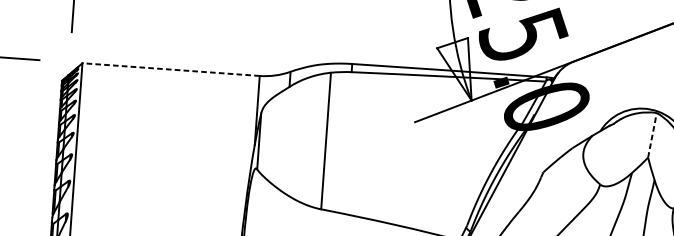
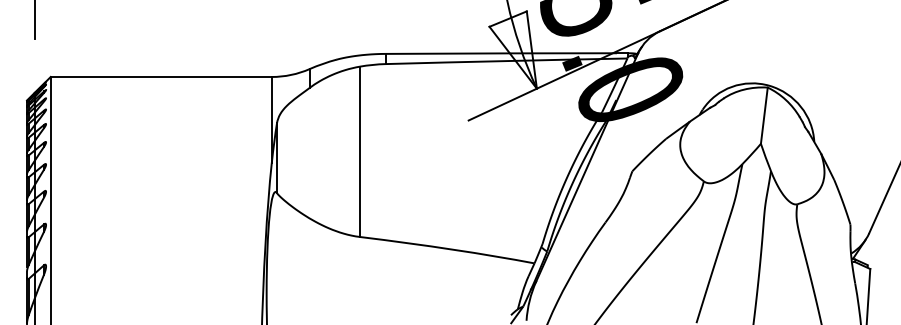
line: (171, 69) -> (161, 76), dashed -> solid
line: (652, 135) -> (764, 115), dashed -> solid

